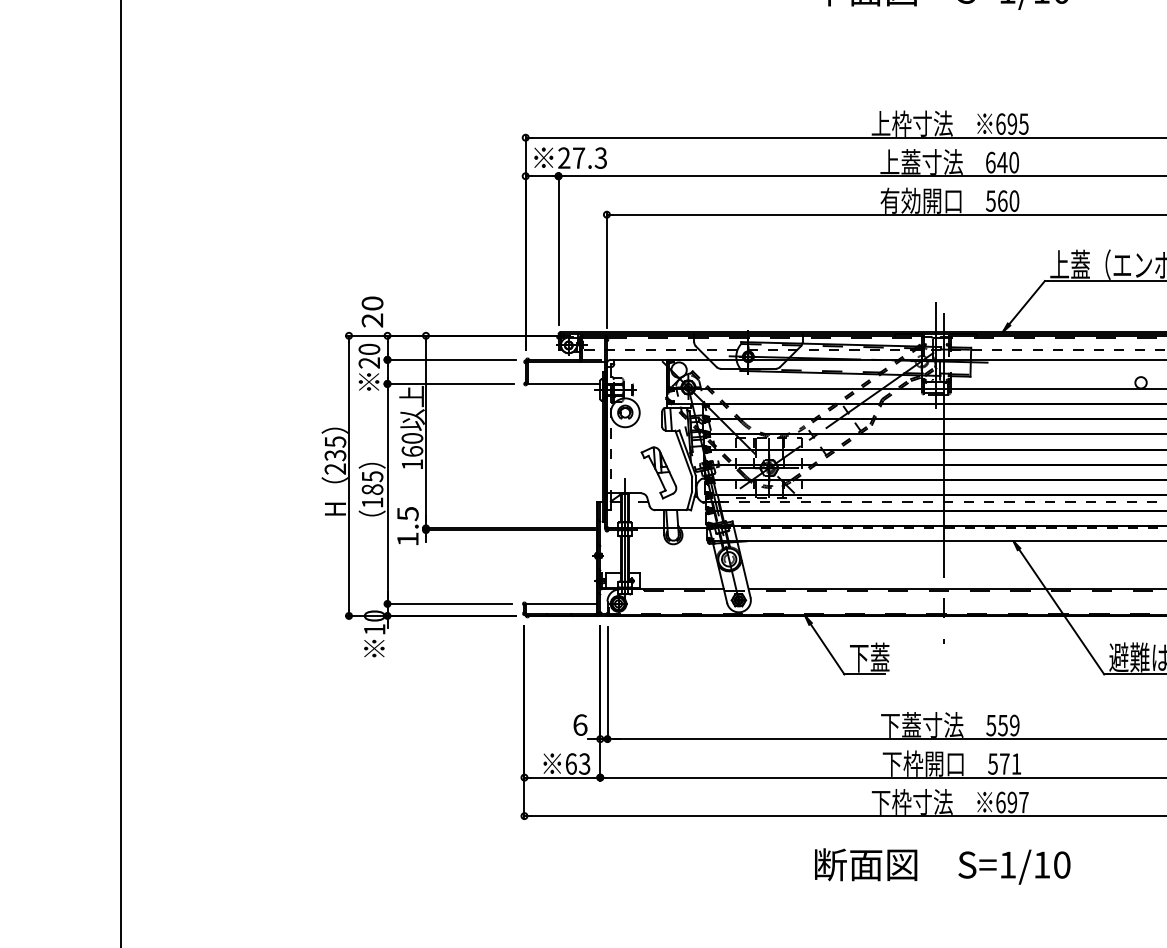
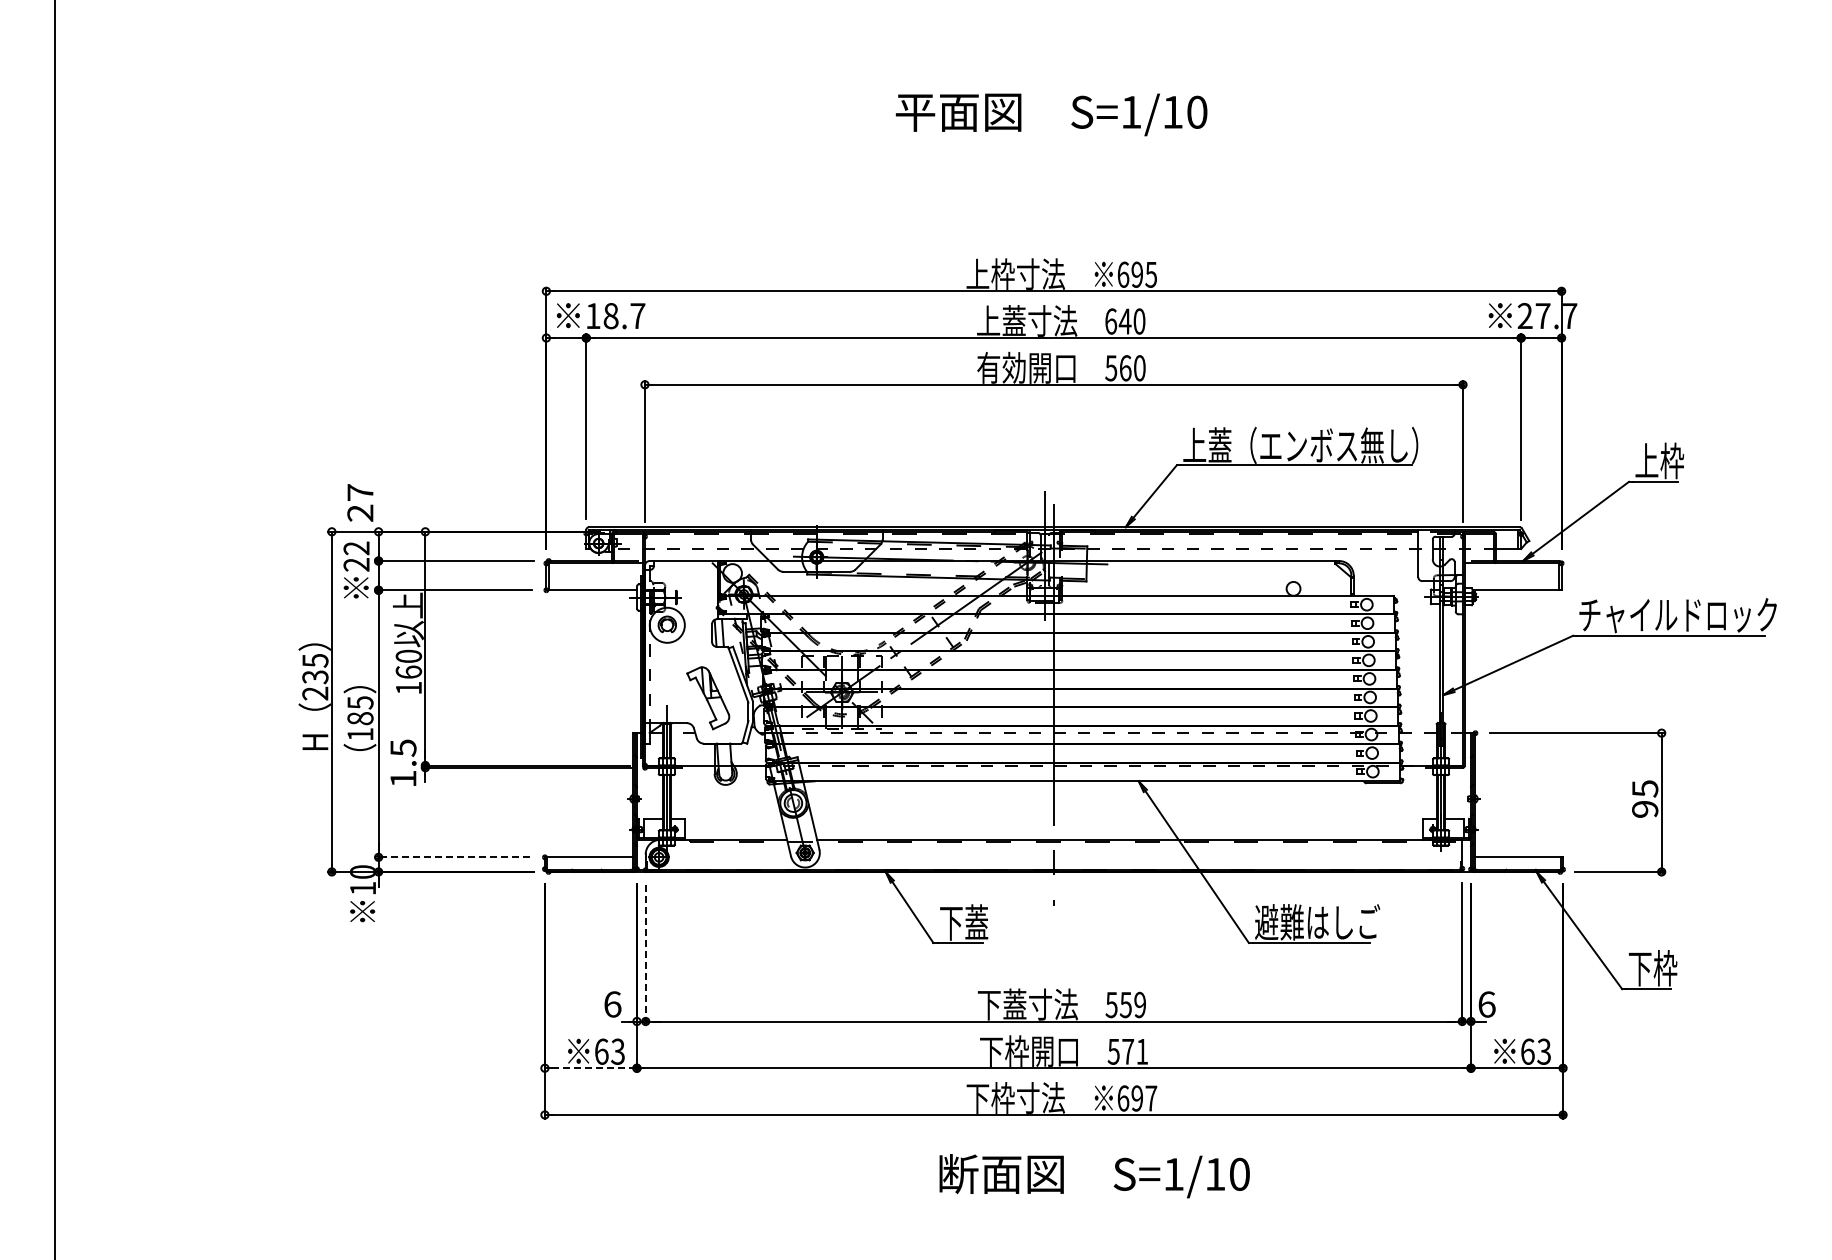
text: (582, 157) -> (615, 315), 27.3 -> 18.7
text: (372, 303) -> (360, 492), 20 -> 27
text: (369, 349) -> (356, 548), 20 -> 22
line: (448, 604) -> (452, 857), solid -> dashed
line: (607, 684) -> (645, 955), solid -> dashed
line: (562, 777) -> (590, 1068), solid -> dashed
text: (942, 866) -> (1094, 1176), moved

